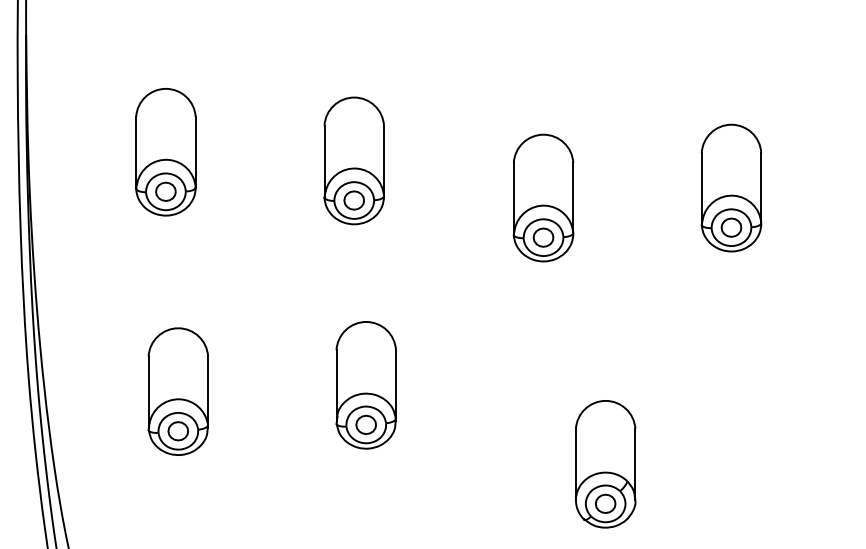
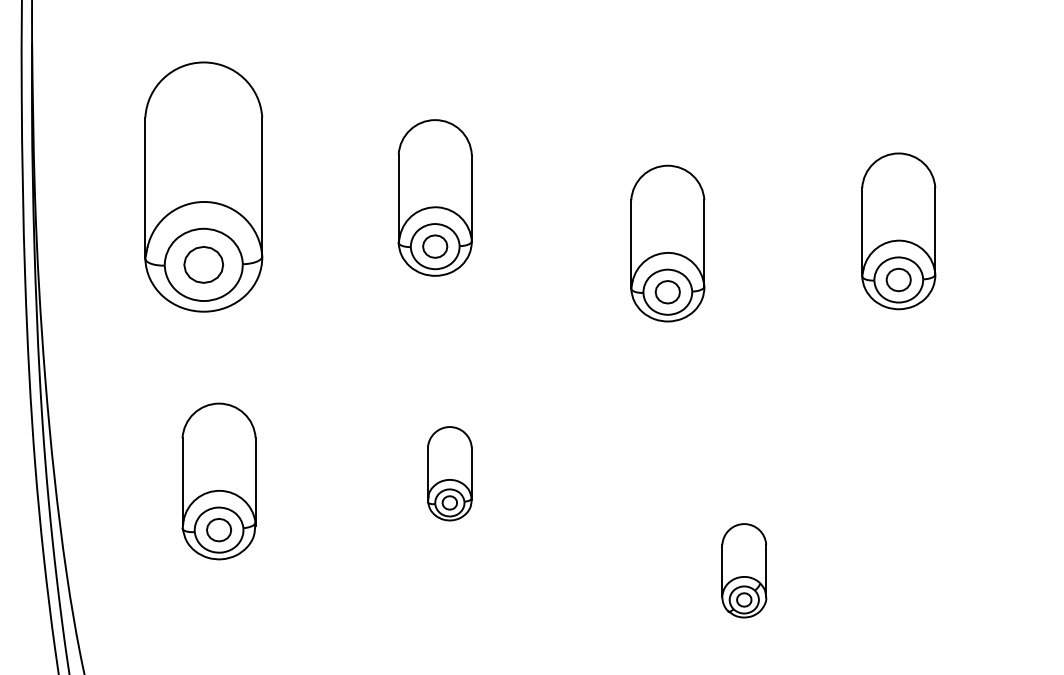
part: (165, 152) -> (203, 187), size x1.6
part: (365, 385) -> (449, 473), size x0.6
part: (605, 464) -> (743, 570), size x0.6

